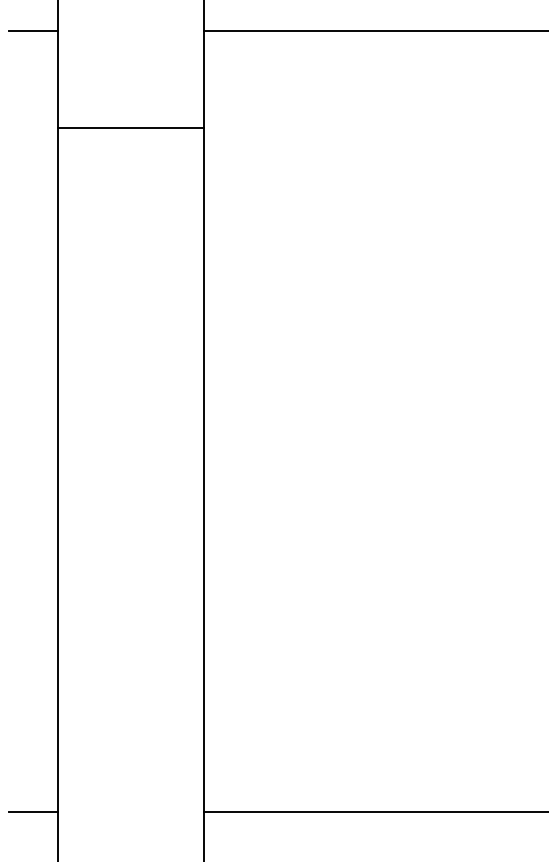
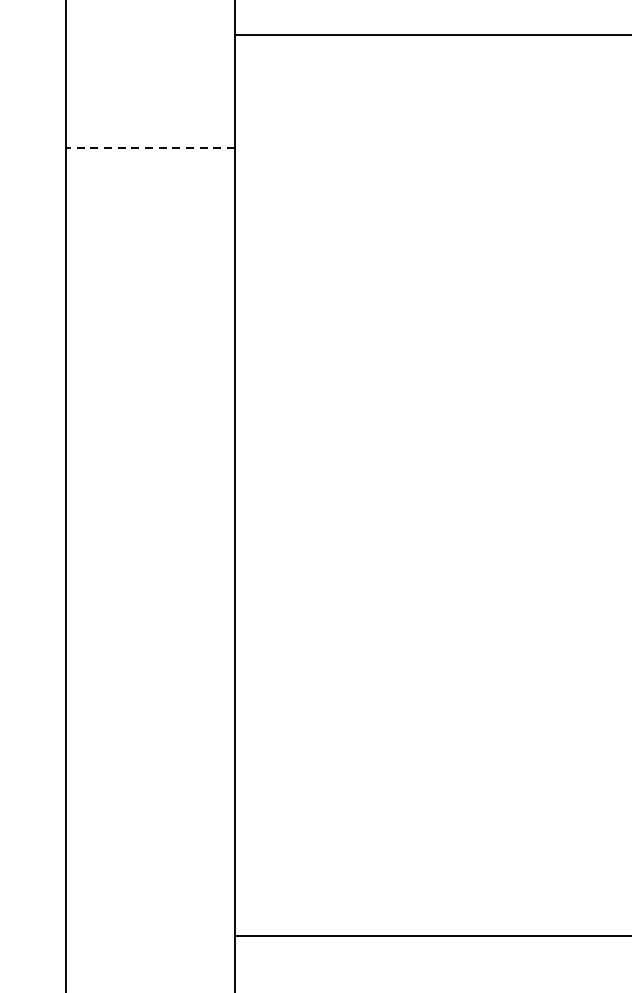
line: (32, 30) -> (37, 35), removed
line: (130, 128) -> (150, 148), solid -> dashed
line: (32, 812) -> (37, 935), removed

